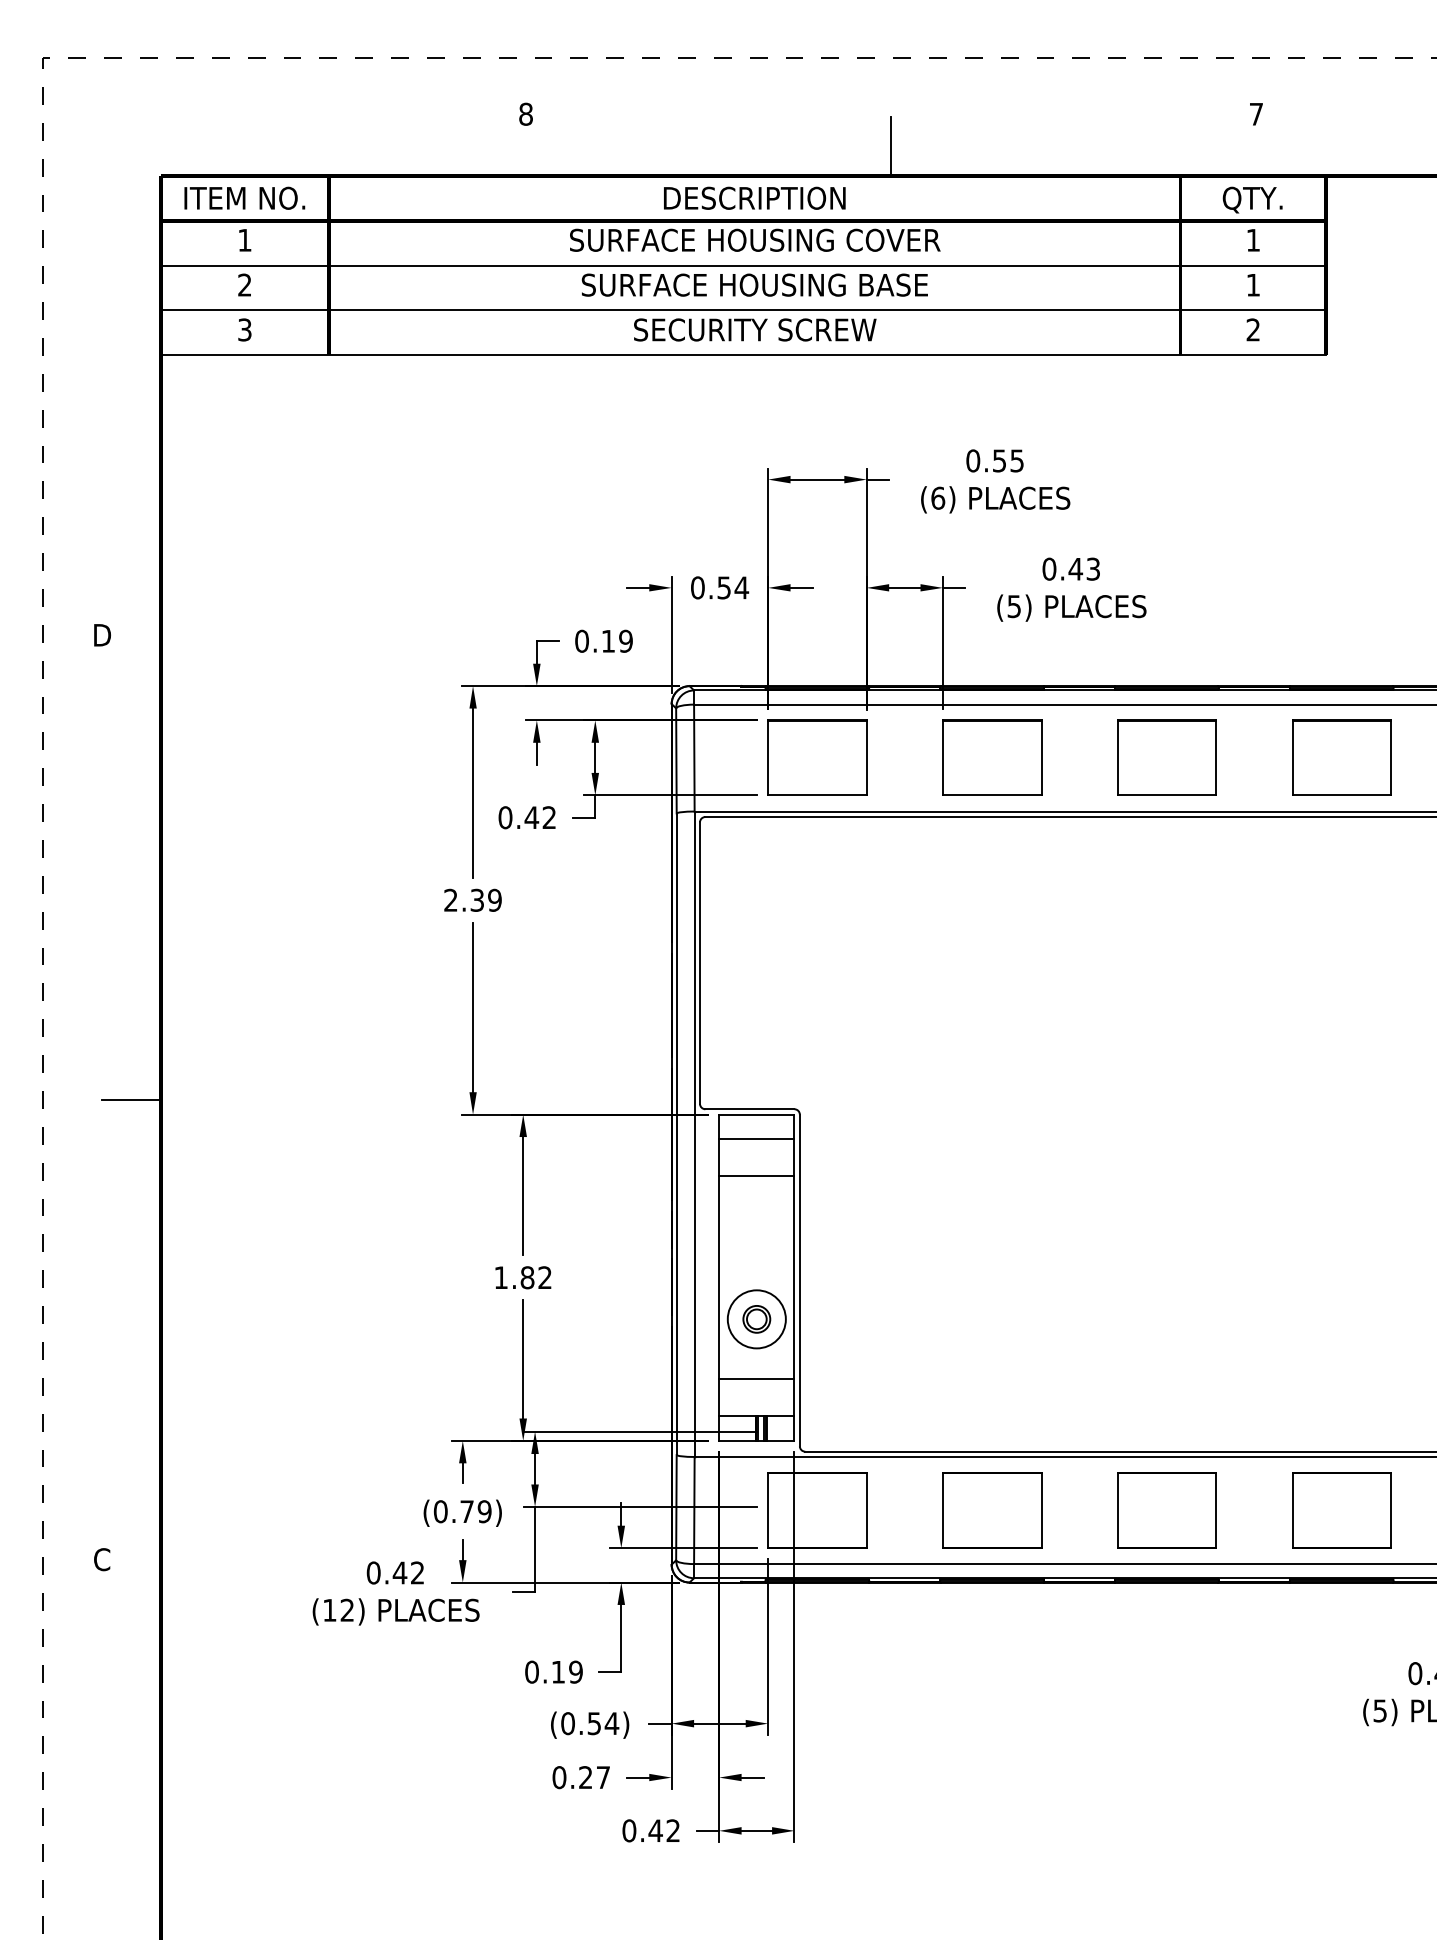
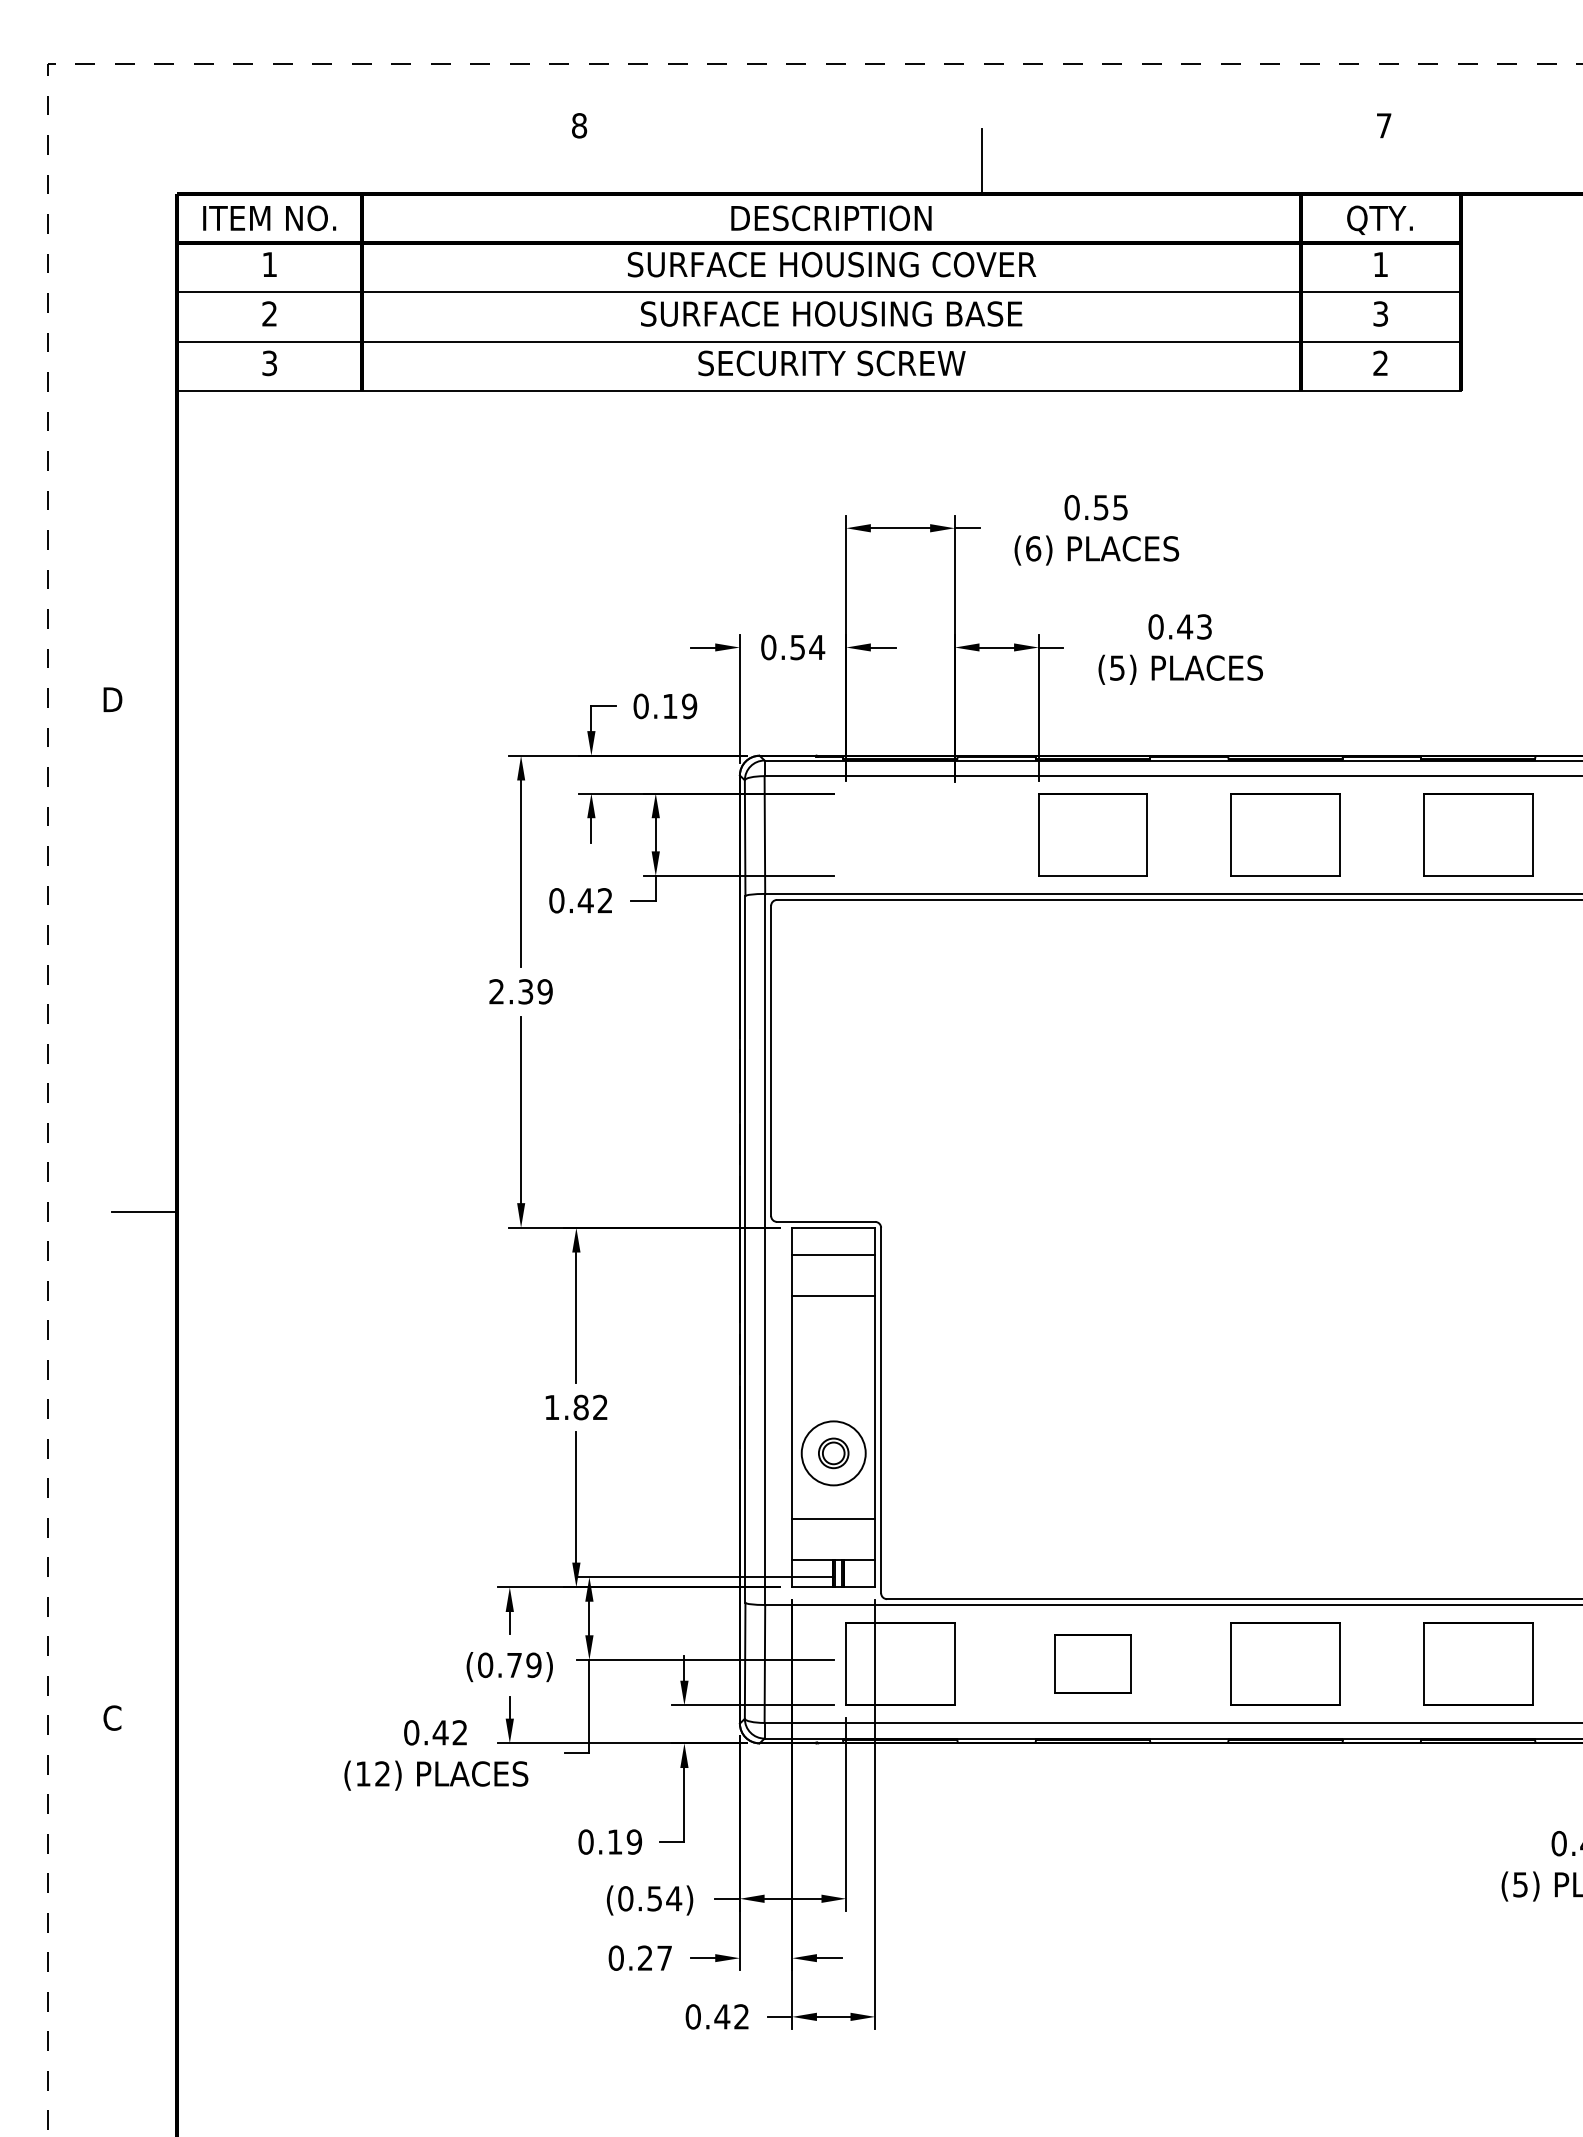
text: (1253, 284) -> (1380, 313), 1 -> 3
part: (817, 757) -> (900, 834), removed
part: (991, 1510) -> (1092, 1663), size x0.7

